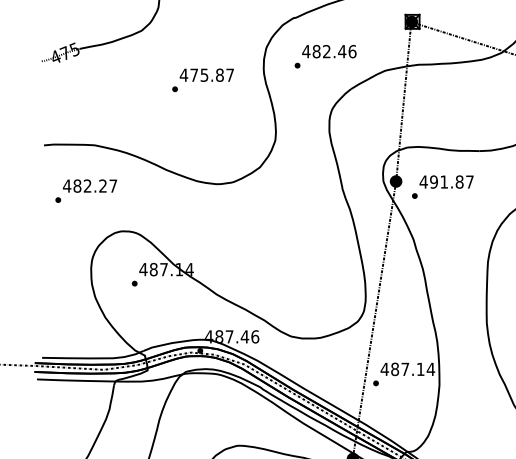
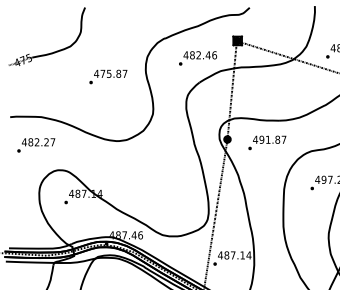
text: (326, 56) -> (198, 58), moved
text: (443, 186) -> (267, 142), moved

